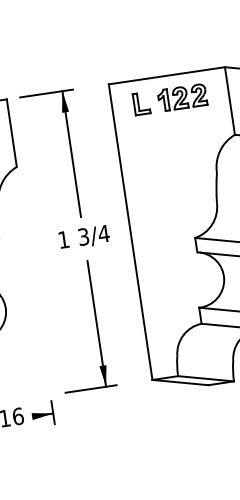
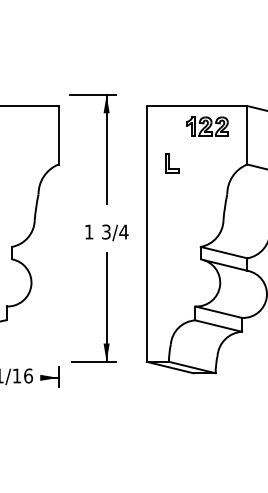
part: (142, 103) -> (172, 163), moved
part: (71, 154) -> (106, 149), moved

